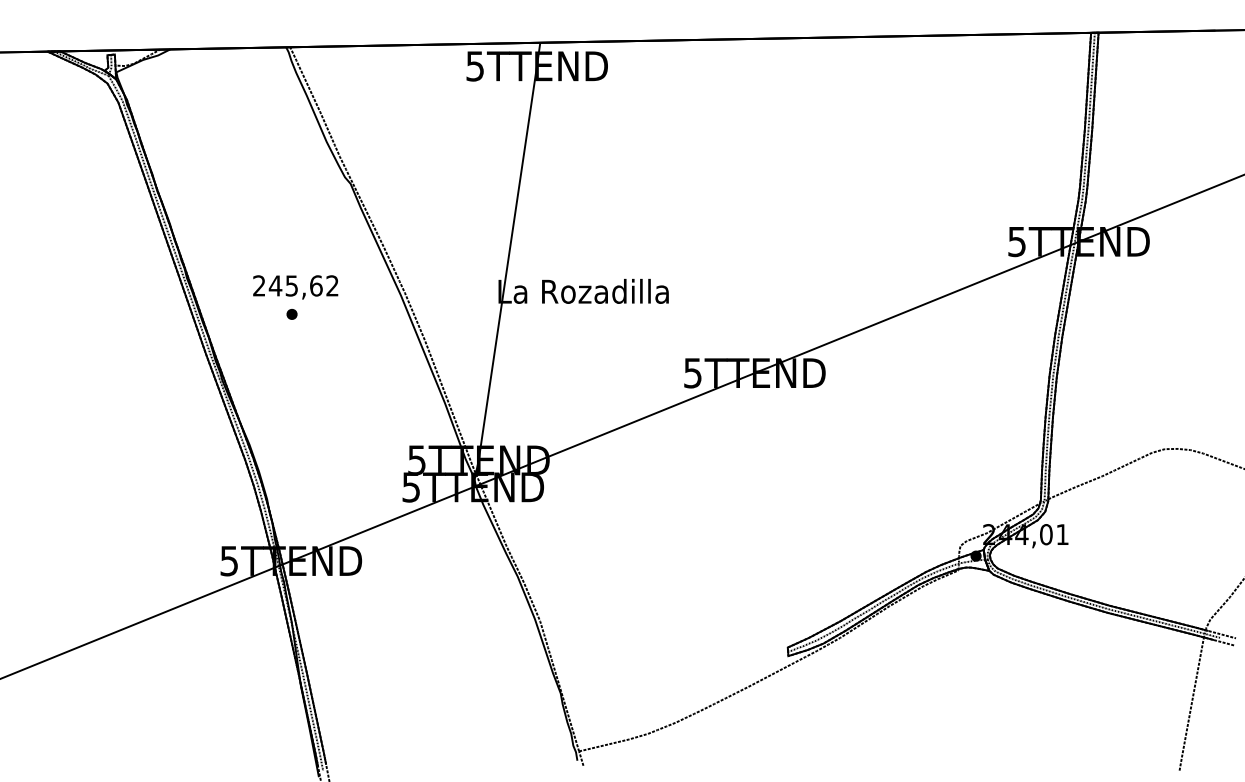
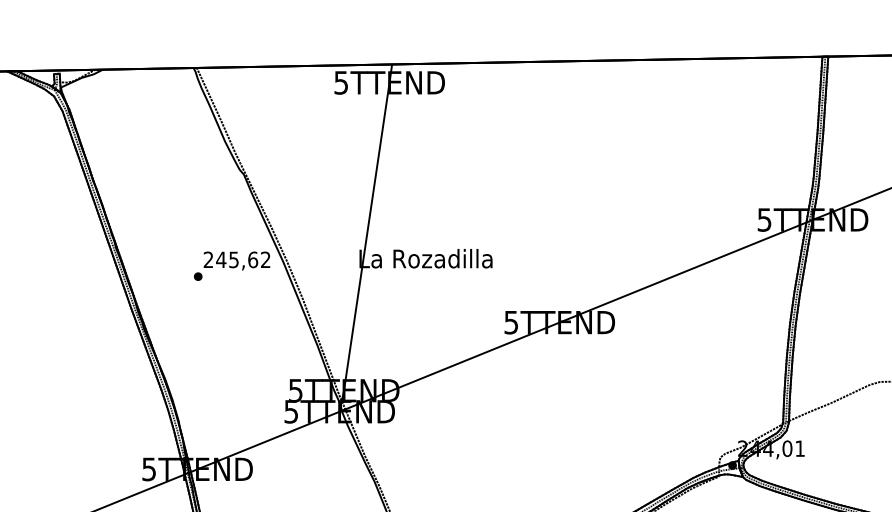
text: (295, 287) -> (236, 261), moved

